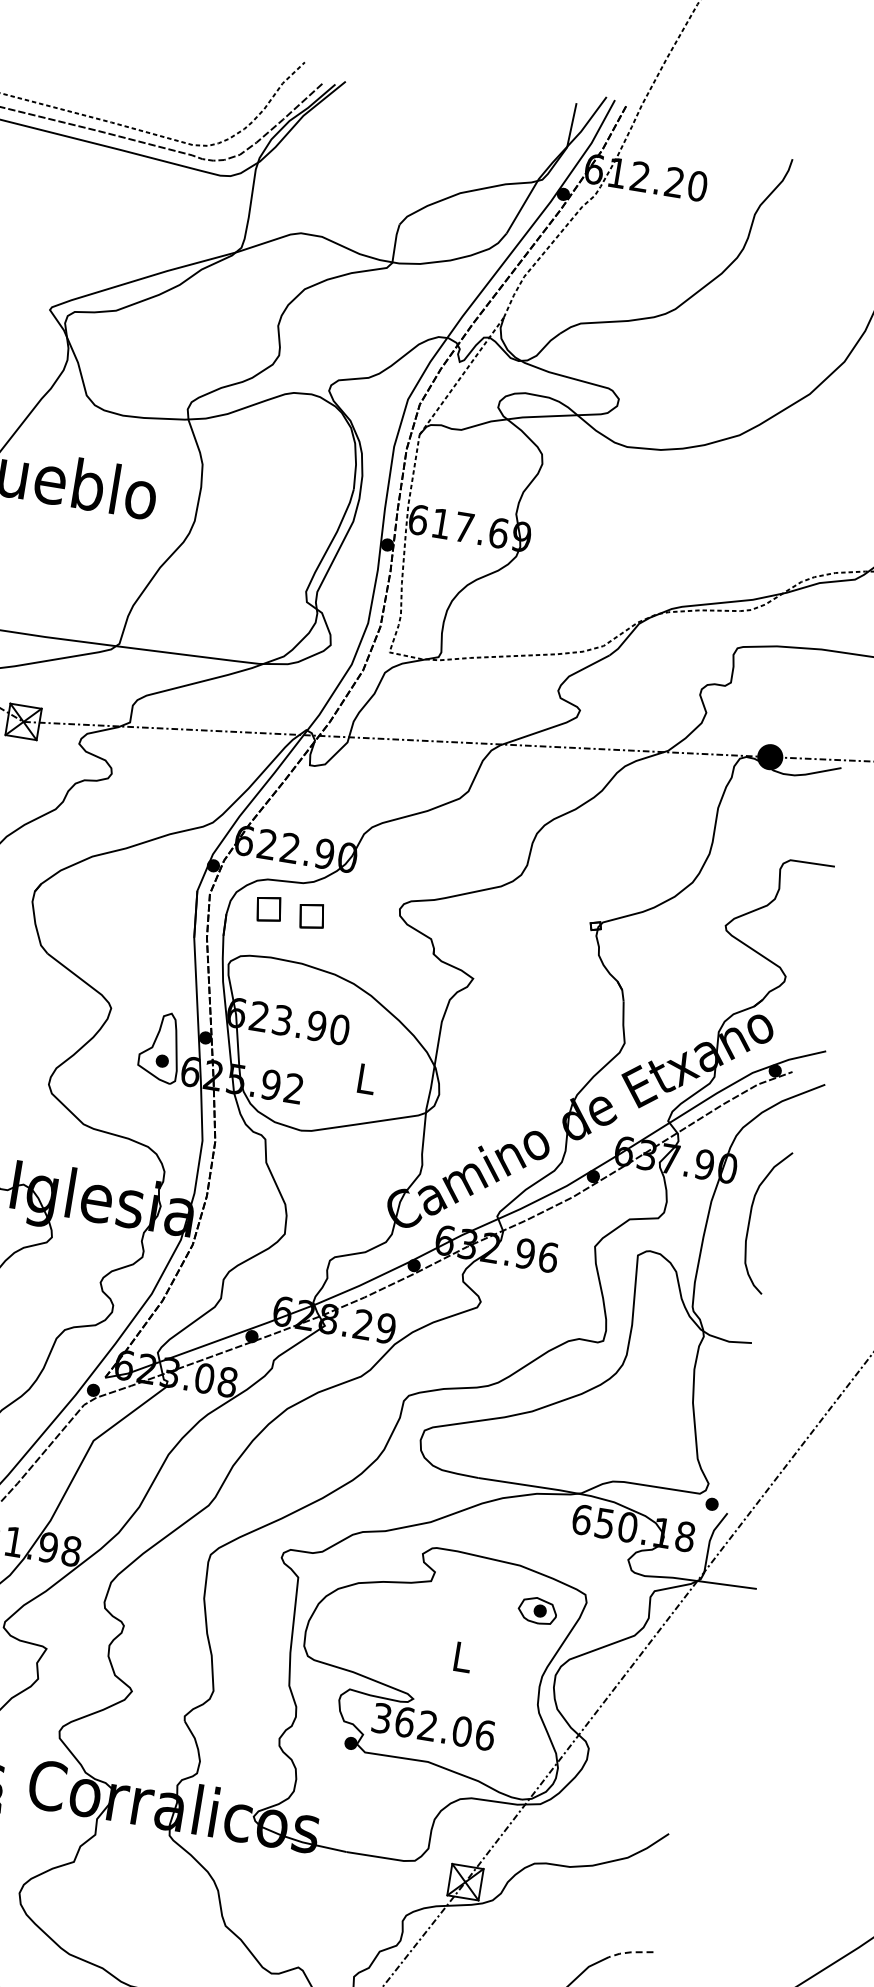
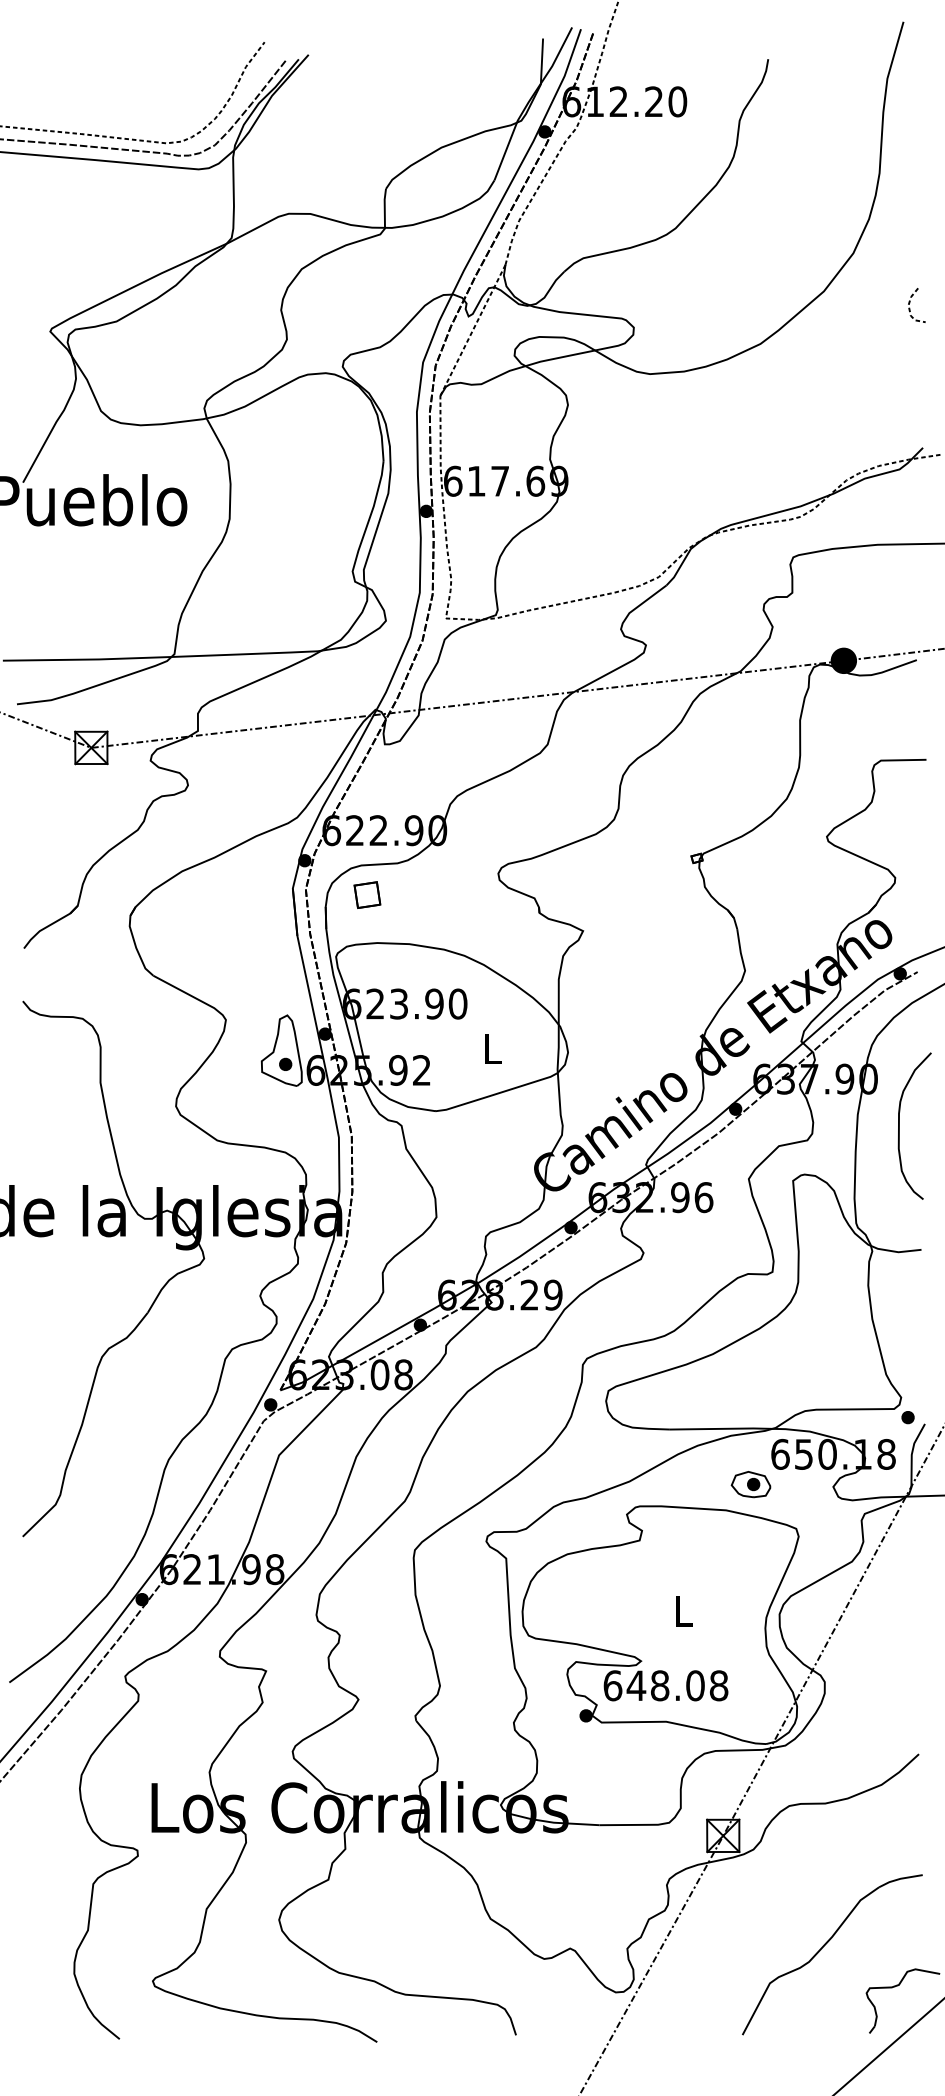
part: (311, 915) -> (411, 894), removed
part: (537, 1610) -> (750, 1484), moved
text: (433, 1726) -> (665, 1685), 362.06 -> 648.08
line: (630, 1952) -> (899, 1879), dashed -> solid

